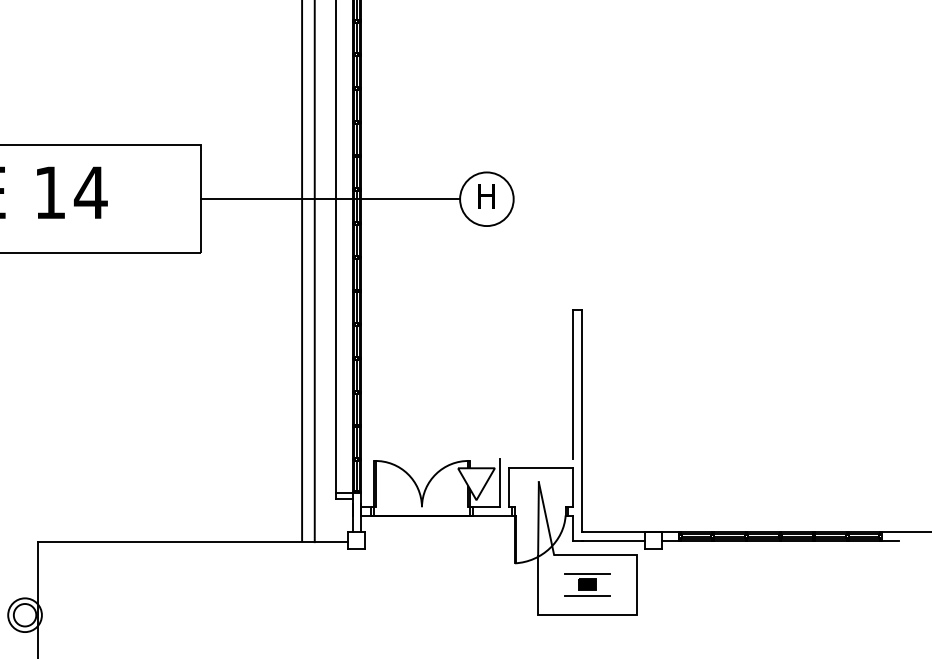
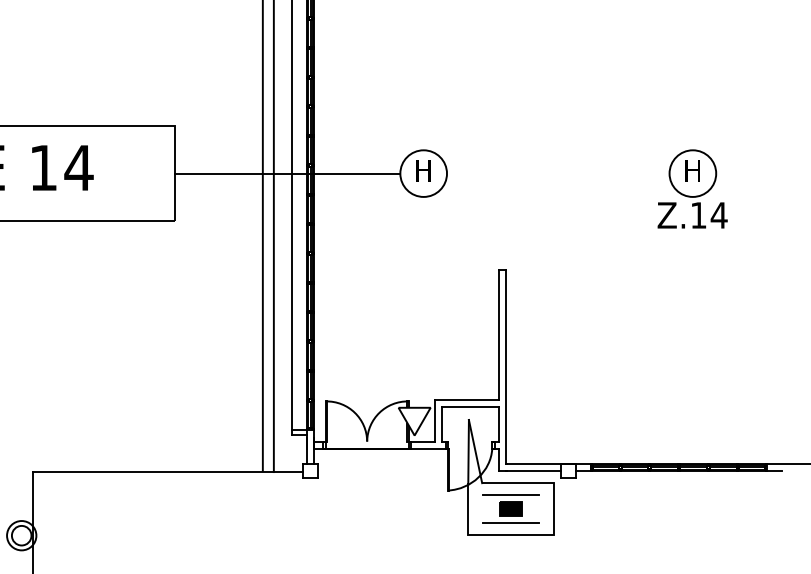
part: (795, 216) -> (692, 188), added
line: (536, 458) -> (466, 399), added
part: (586, 583) -> (510, 508), size x1.43

